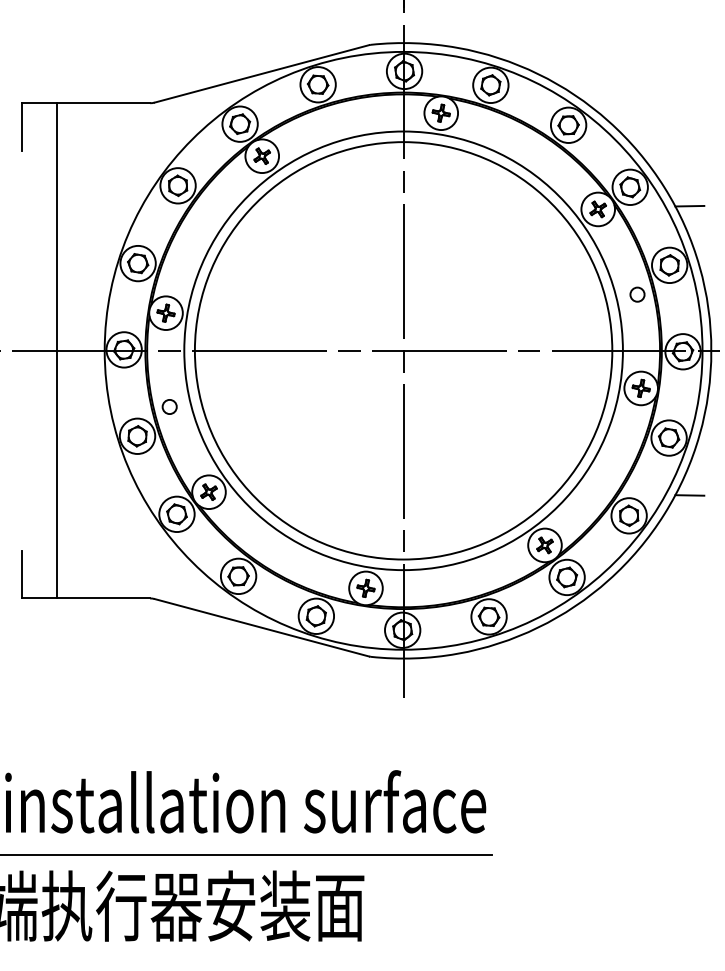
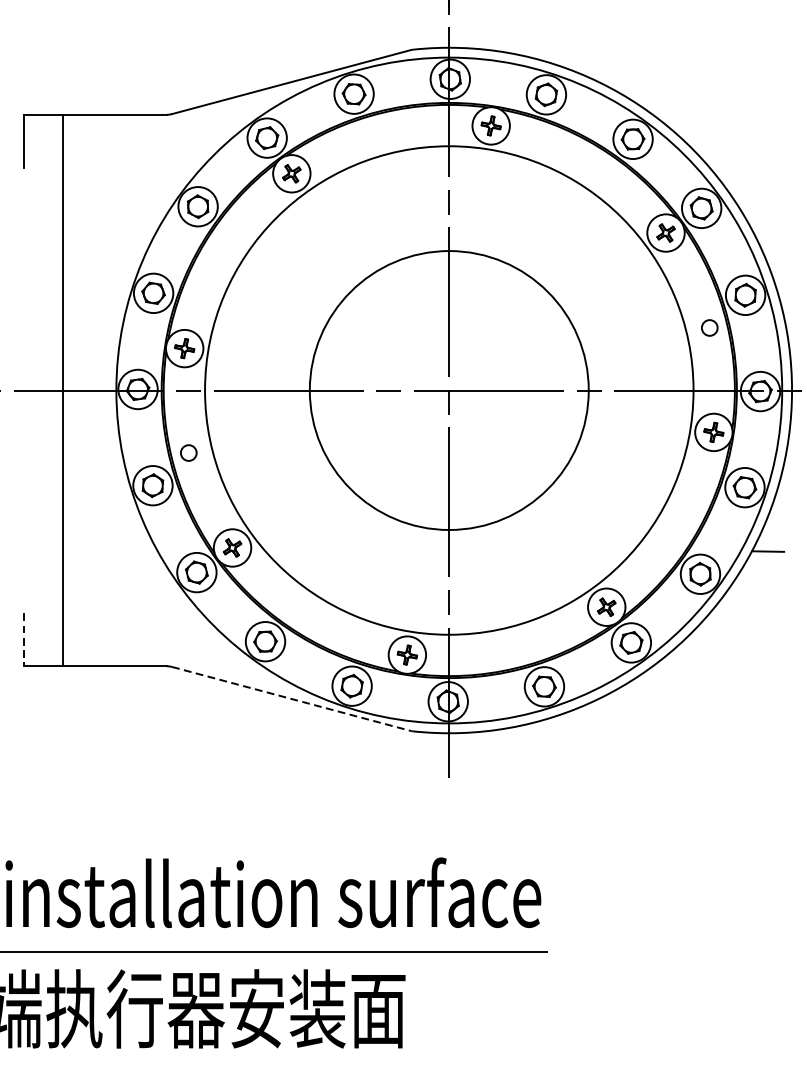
line: (689, 205) -> (767, 228), removed
circle: (403, 350) -> (449, 390), size x0.6
line: (21, 574) -> (23, 639), solid -> dashed
line: (262, 627) -> (292, 698), solid -> dashed

